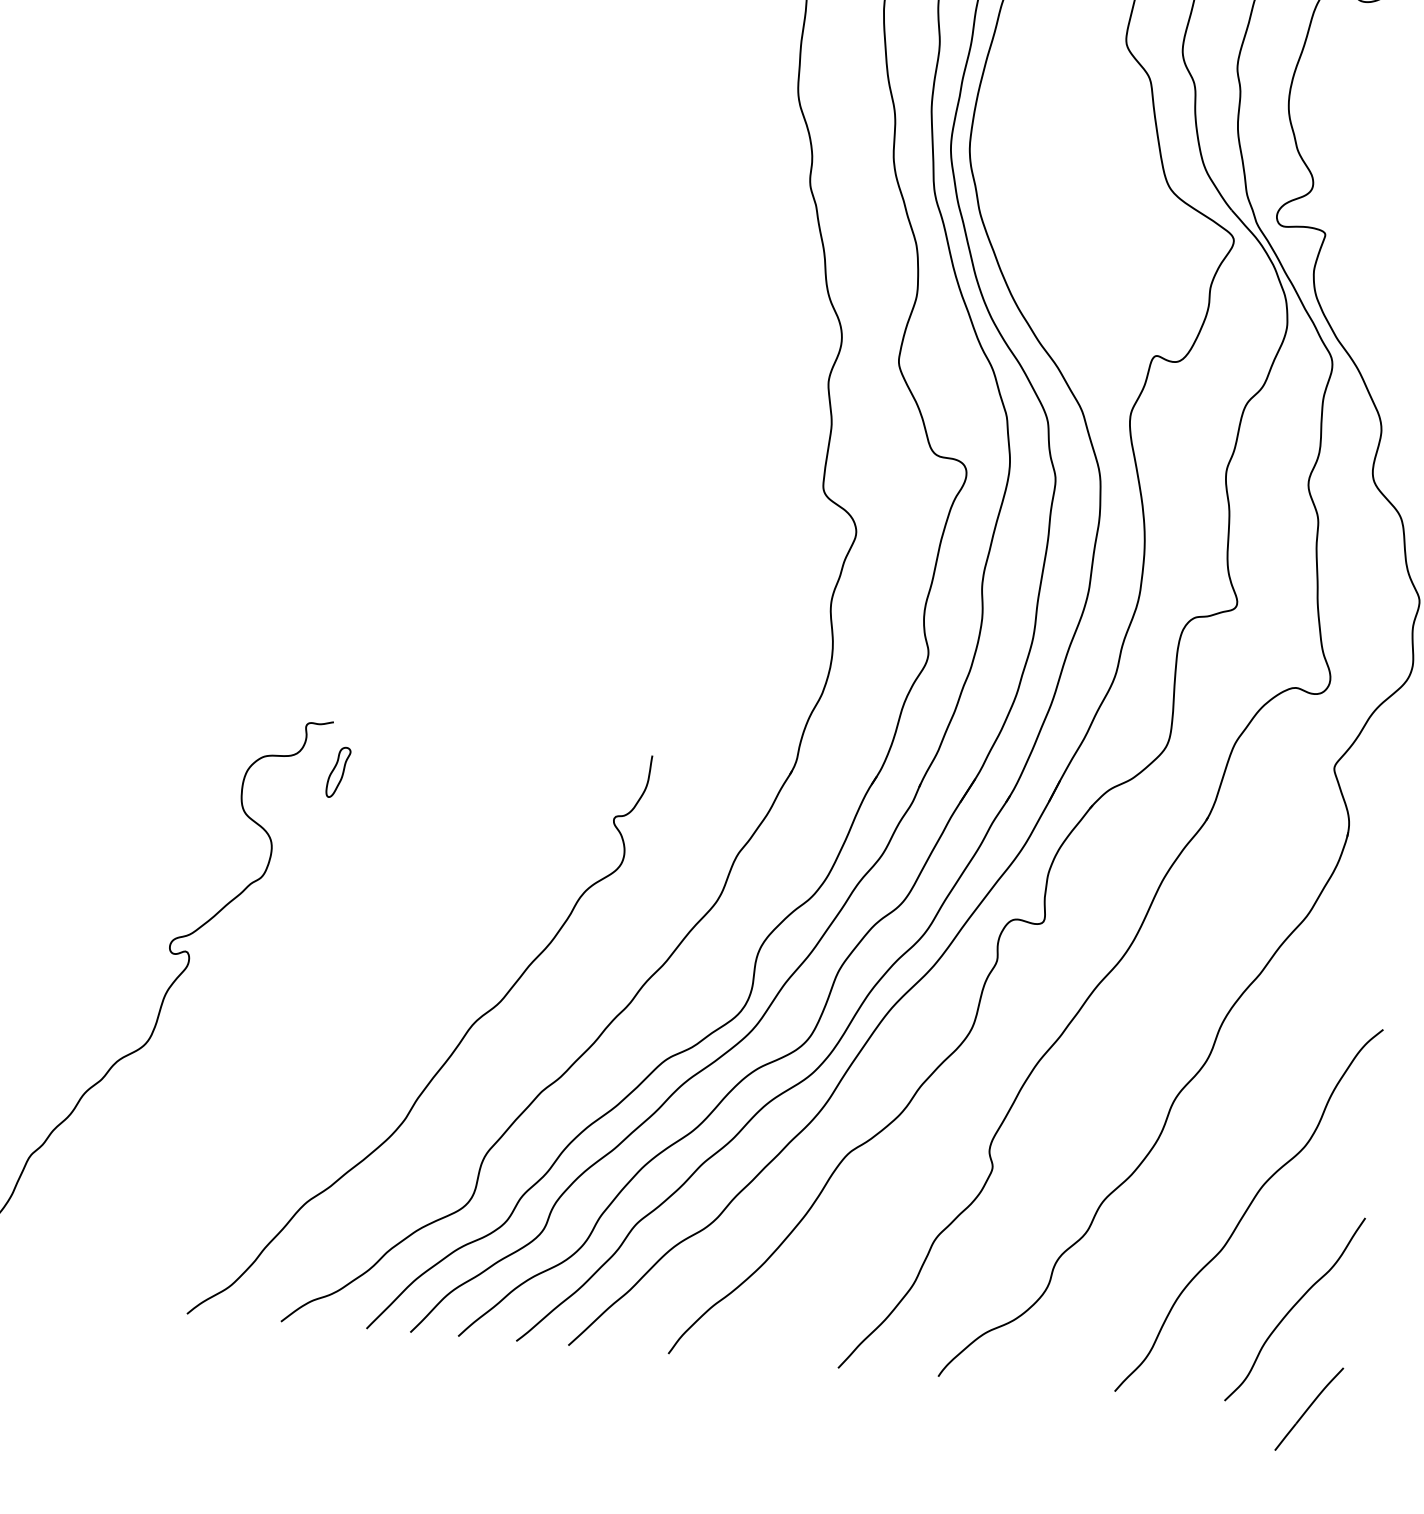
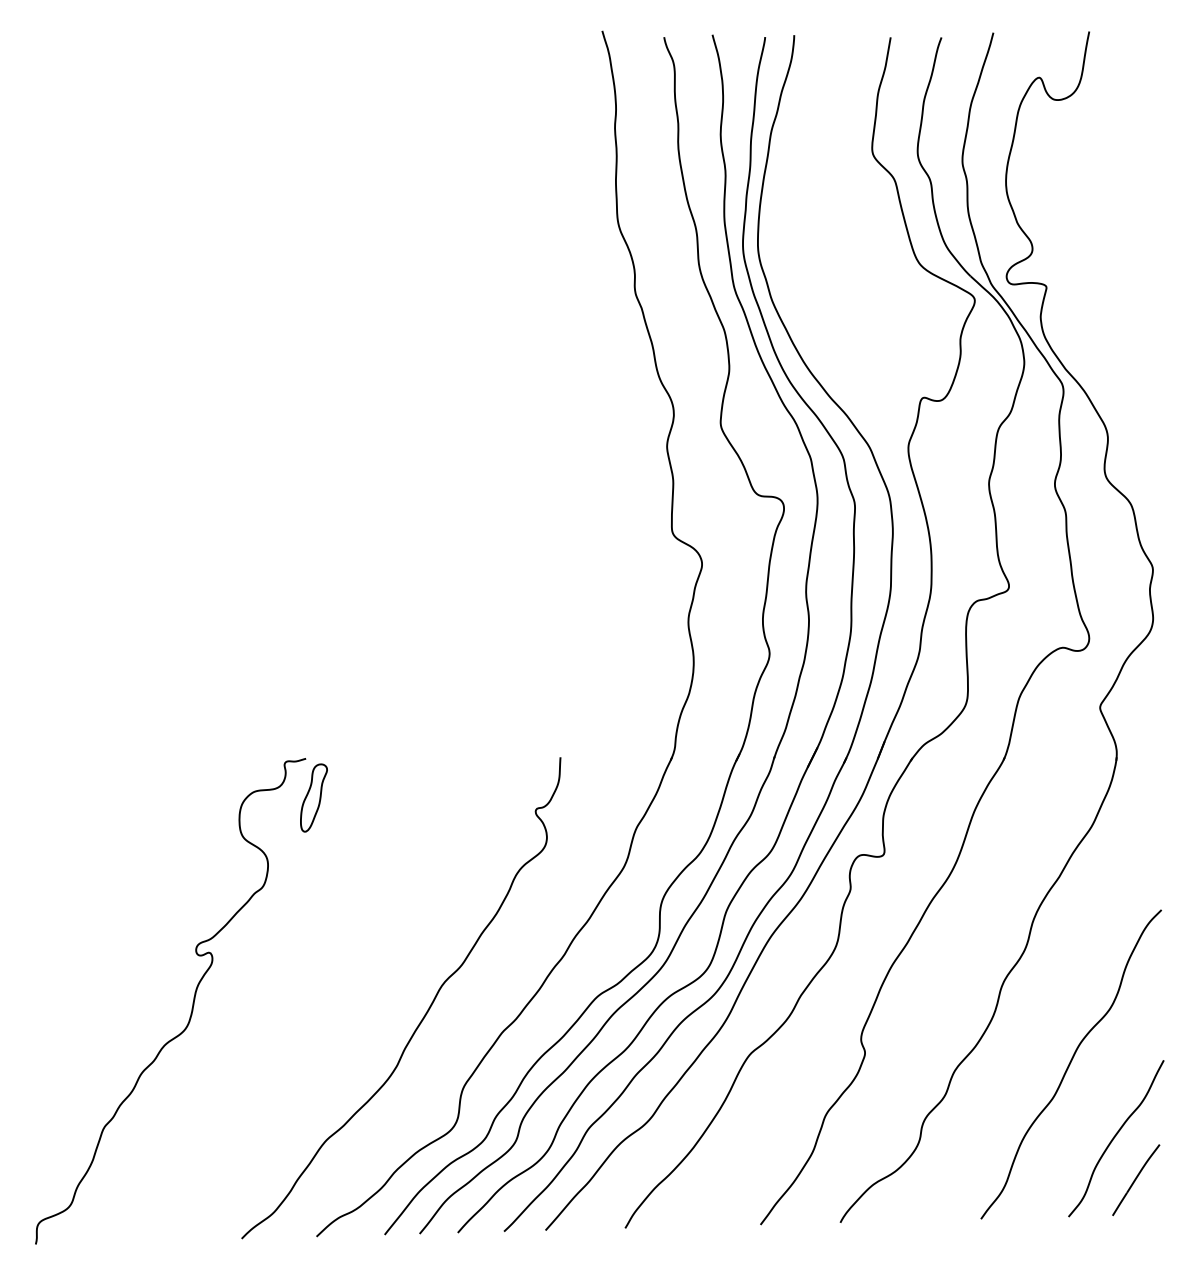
part: (337, 771) -> (313, 797), size x1.67
part: (1309, 1409) -> (1136, 1180), moved

